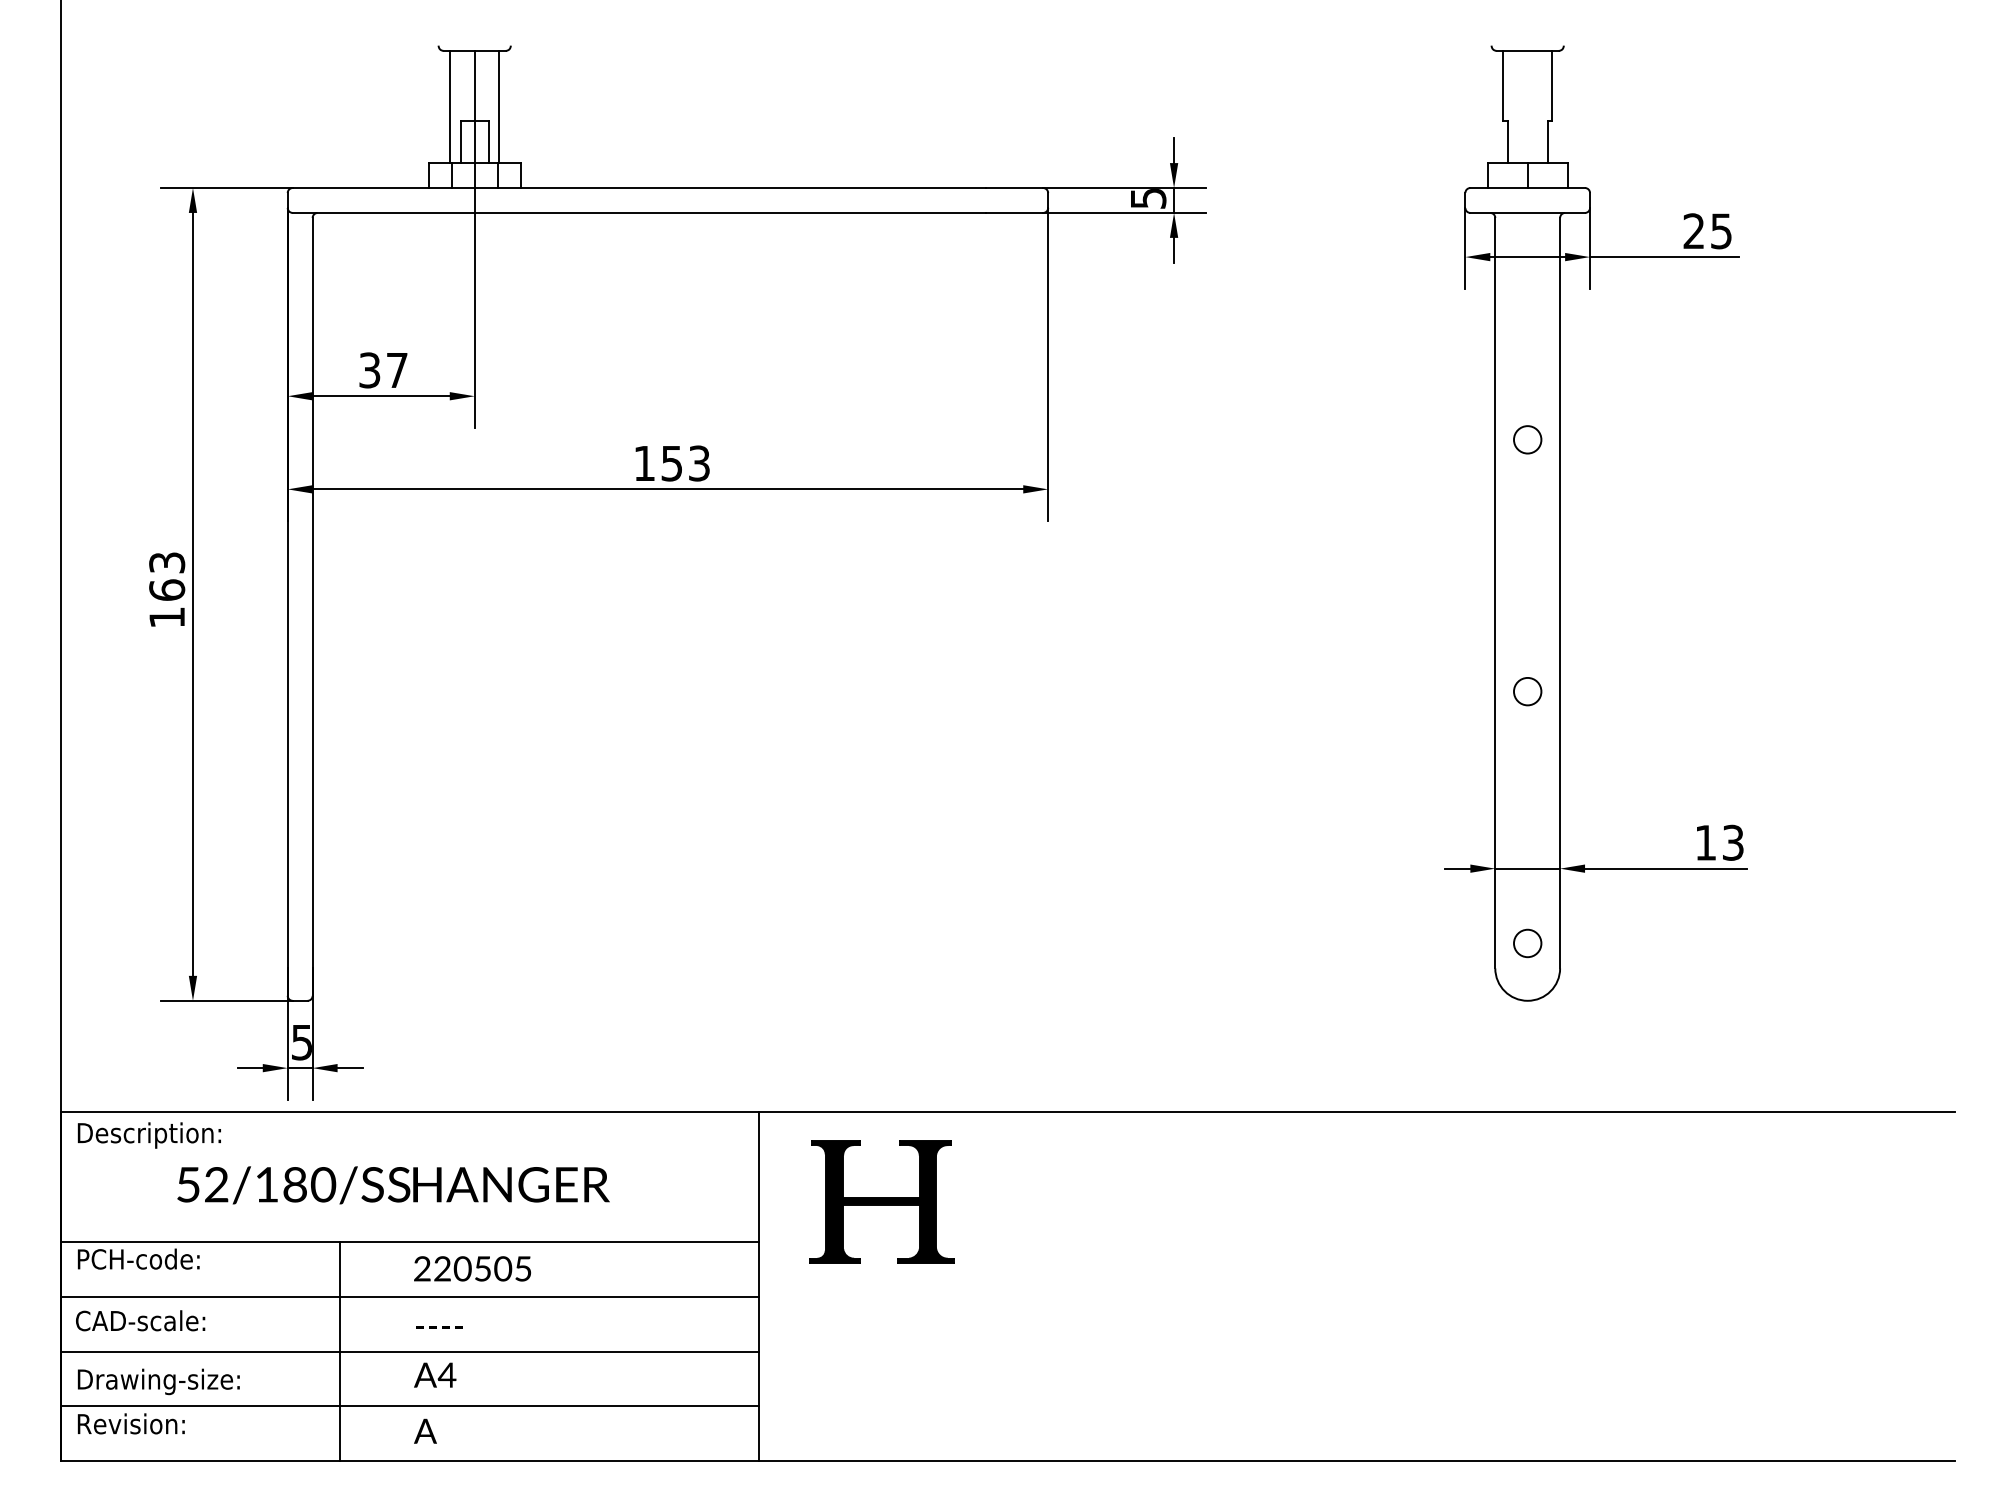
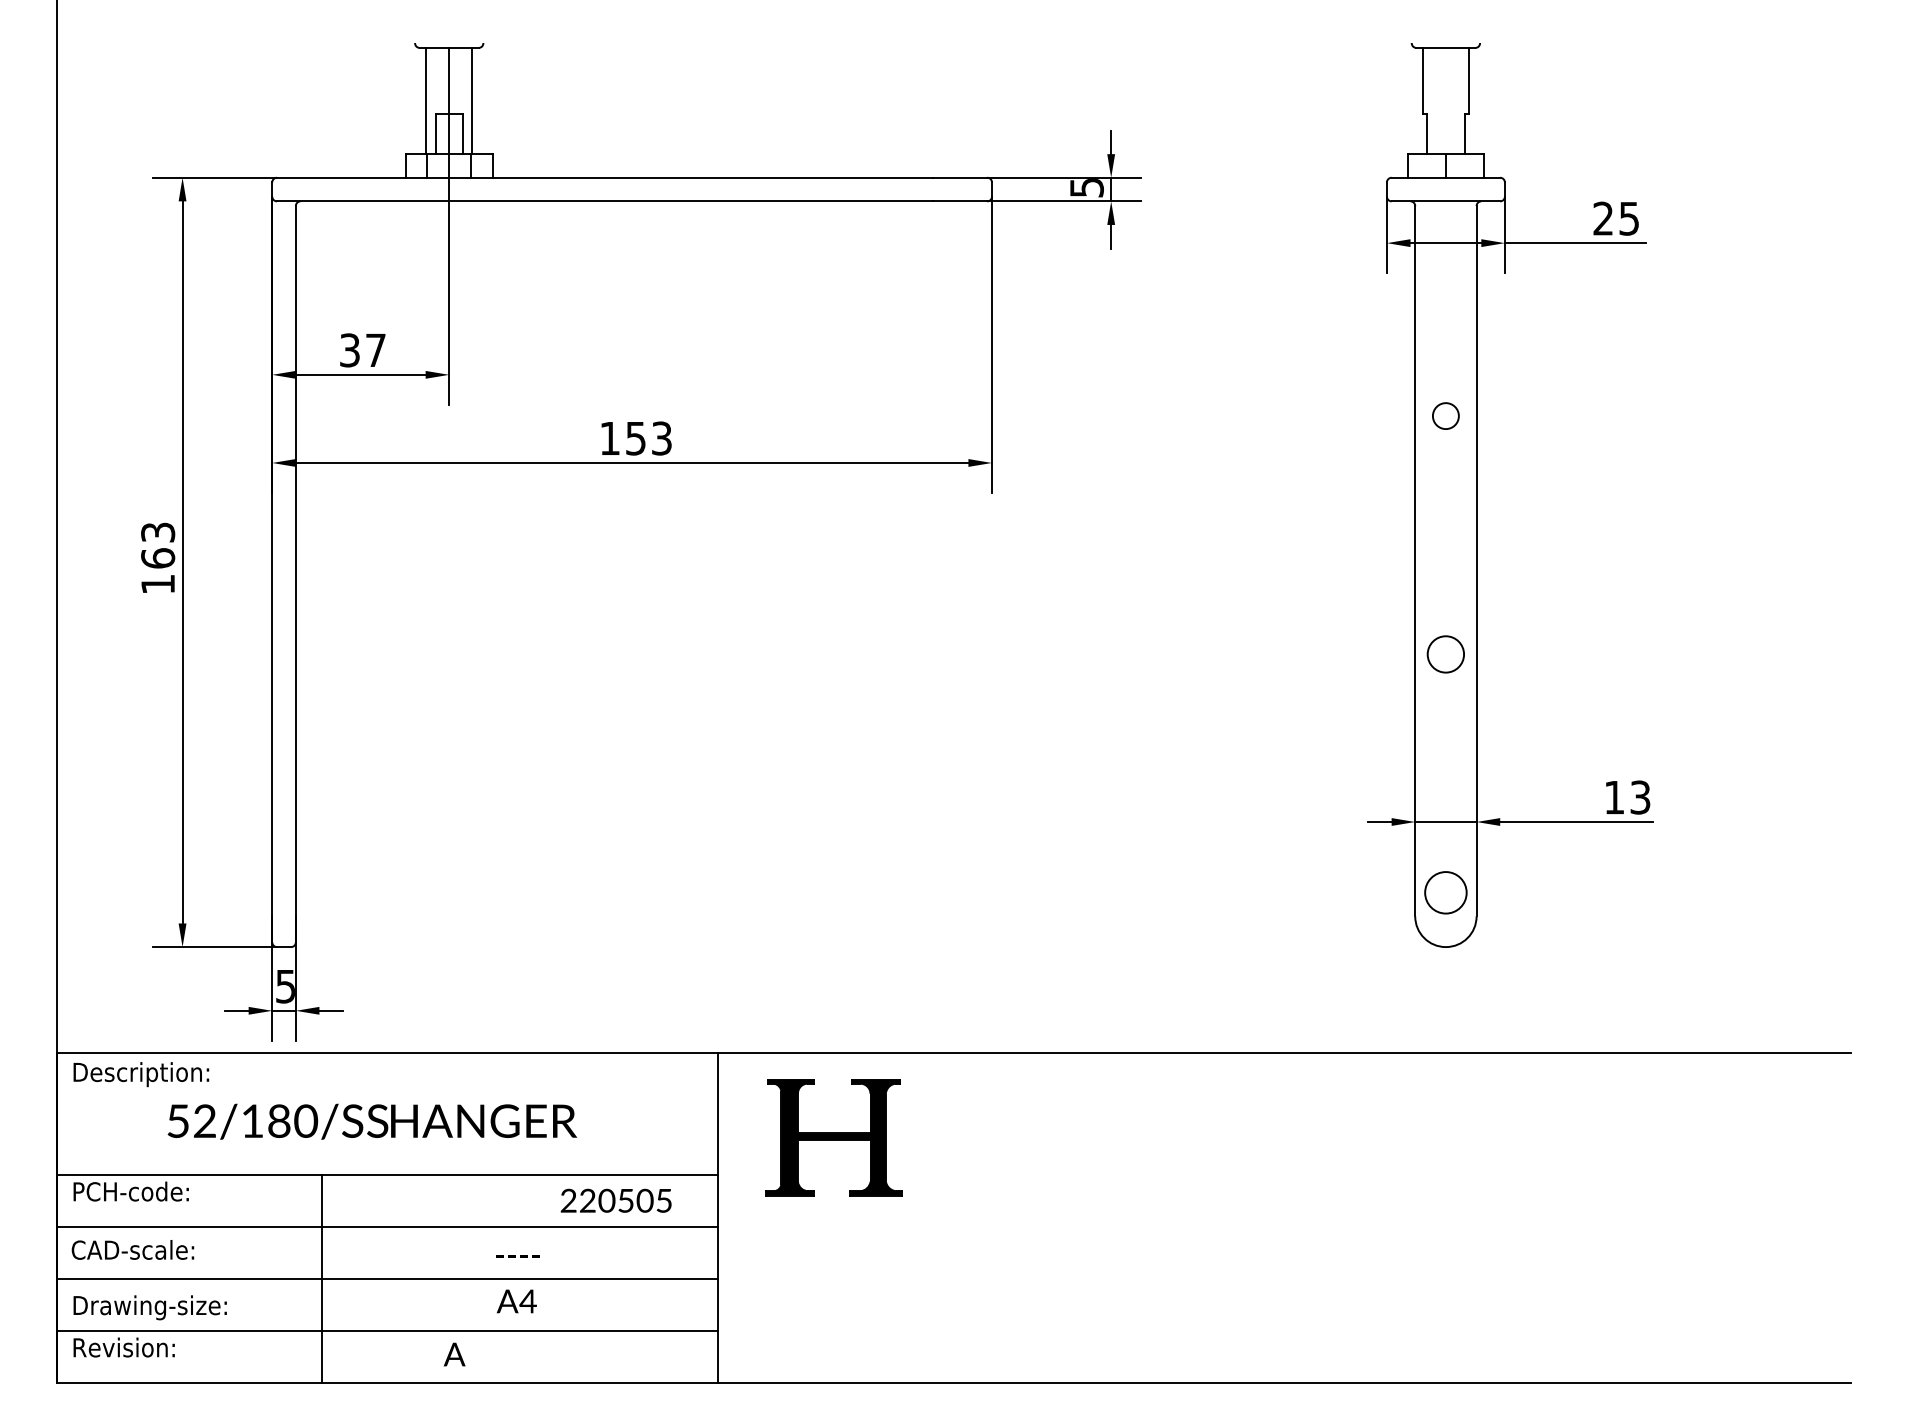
circle: (1527, 691) -> (1445, 654), size x1.4
circle: (1527, 943) -> (1445, 892), size x1.6
text: (471, 1268) -> (615, 1200), moved
text: (439, 1327) -> (517, 1256), moved
text: (434, 1375) -> (516, 1301), moved
text: (425, 1431) -> (454, 1354), moved

